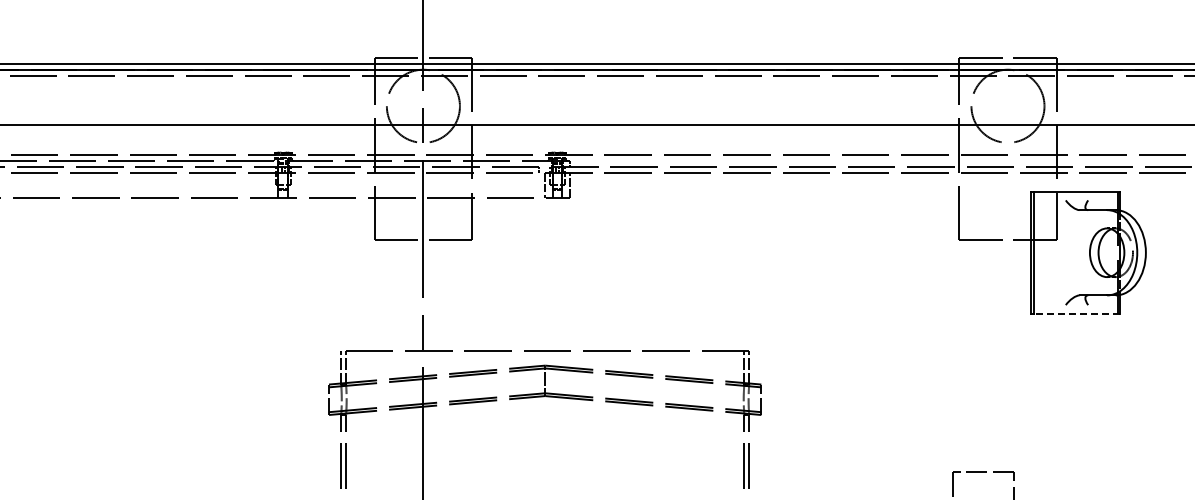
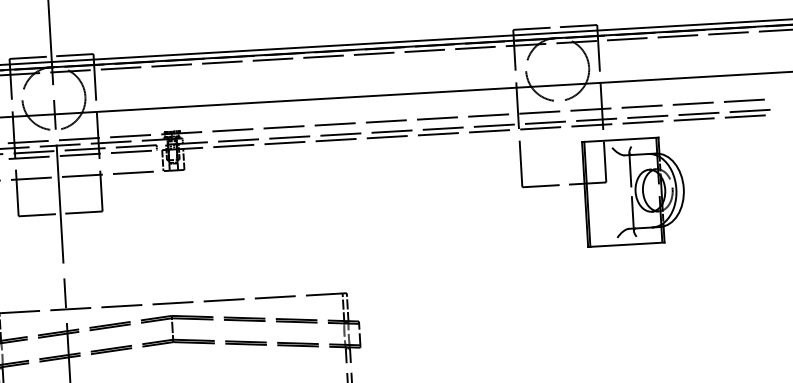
line: (1085, 252) -> (631, 191), added
line: (1076, 313) -> (627, 244), dashed -> solid

